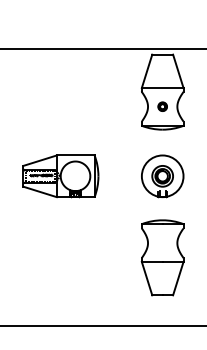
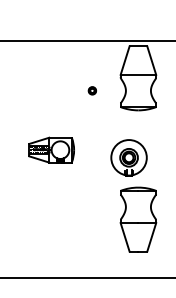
part: (162, 106) -> (92, 90), moved
part: (60, 176) -> (51, 150), size x0.7
part: (162, 176) -> (128, 157), moved

